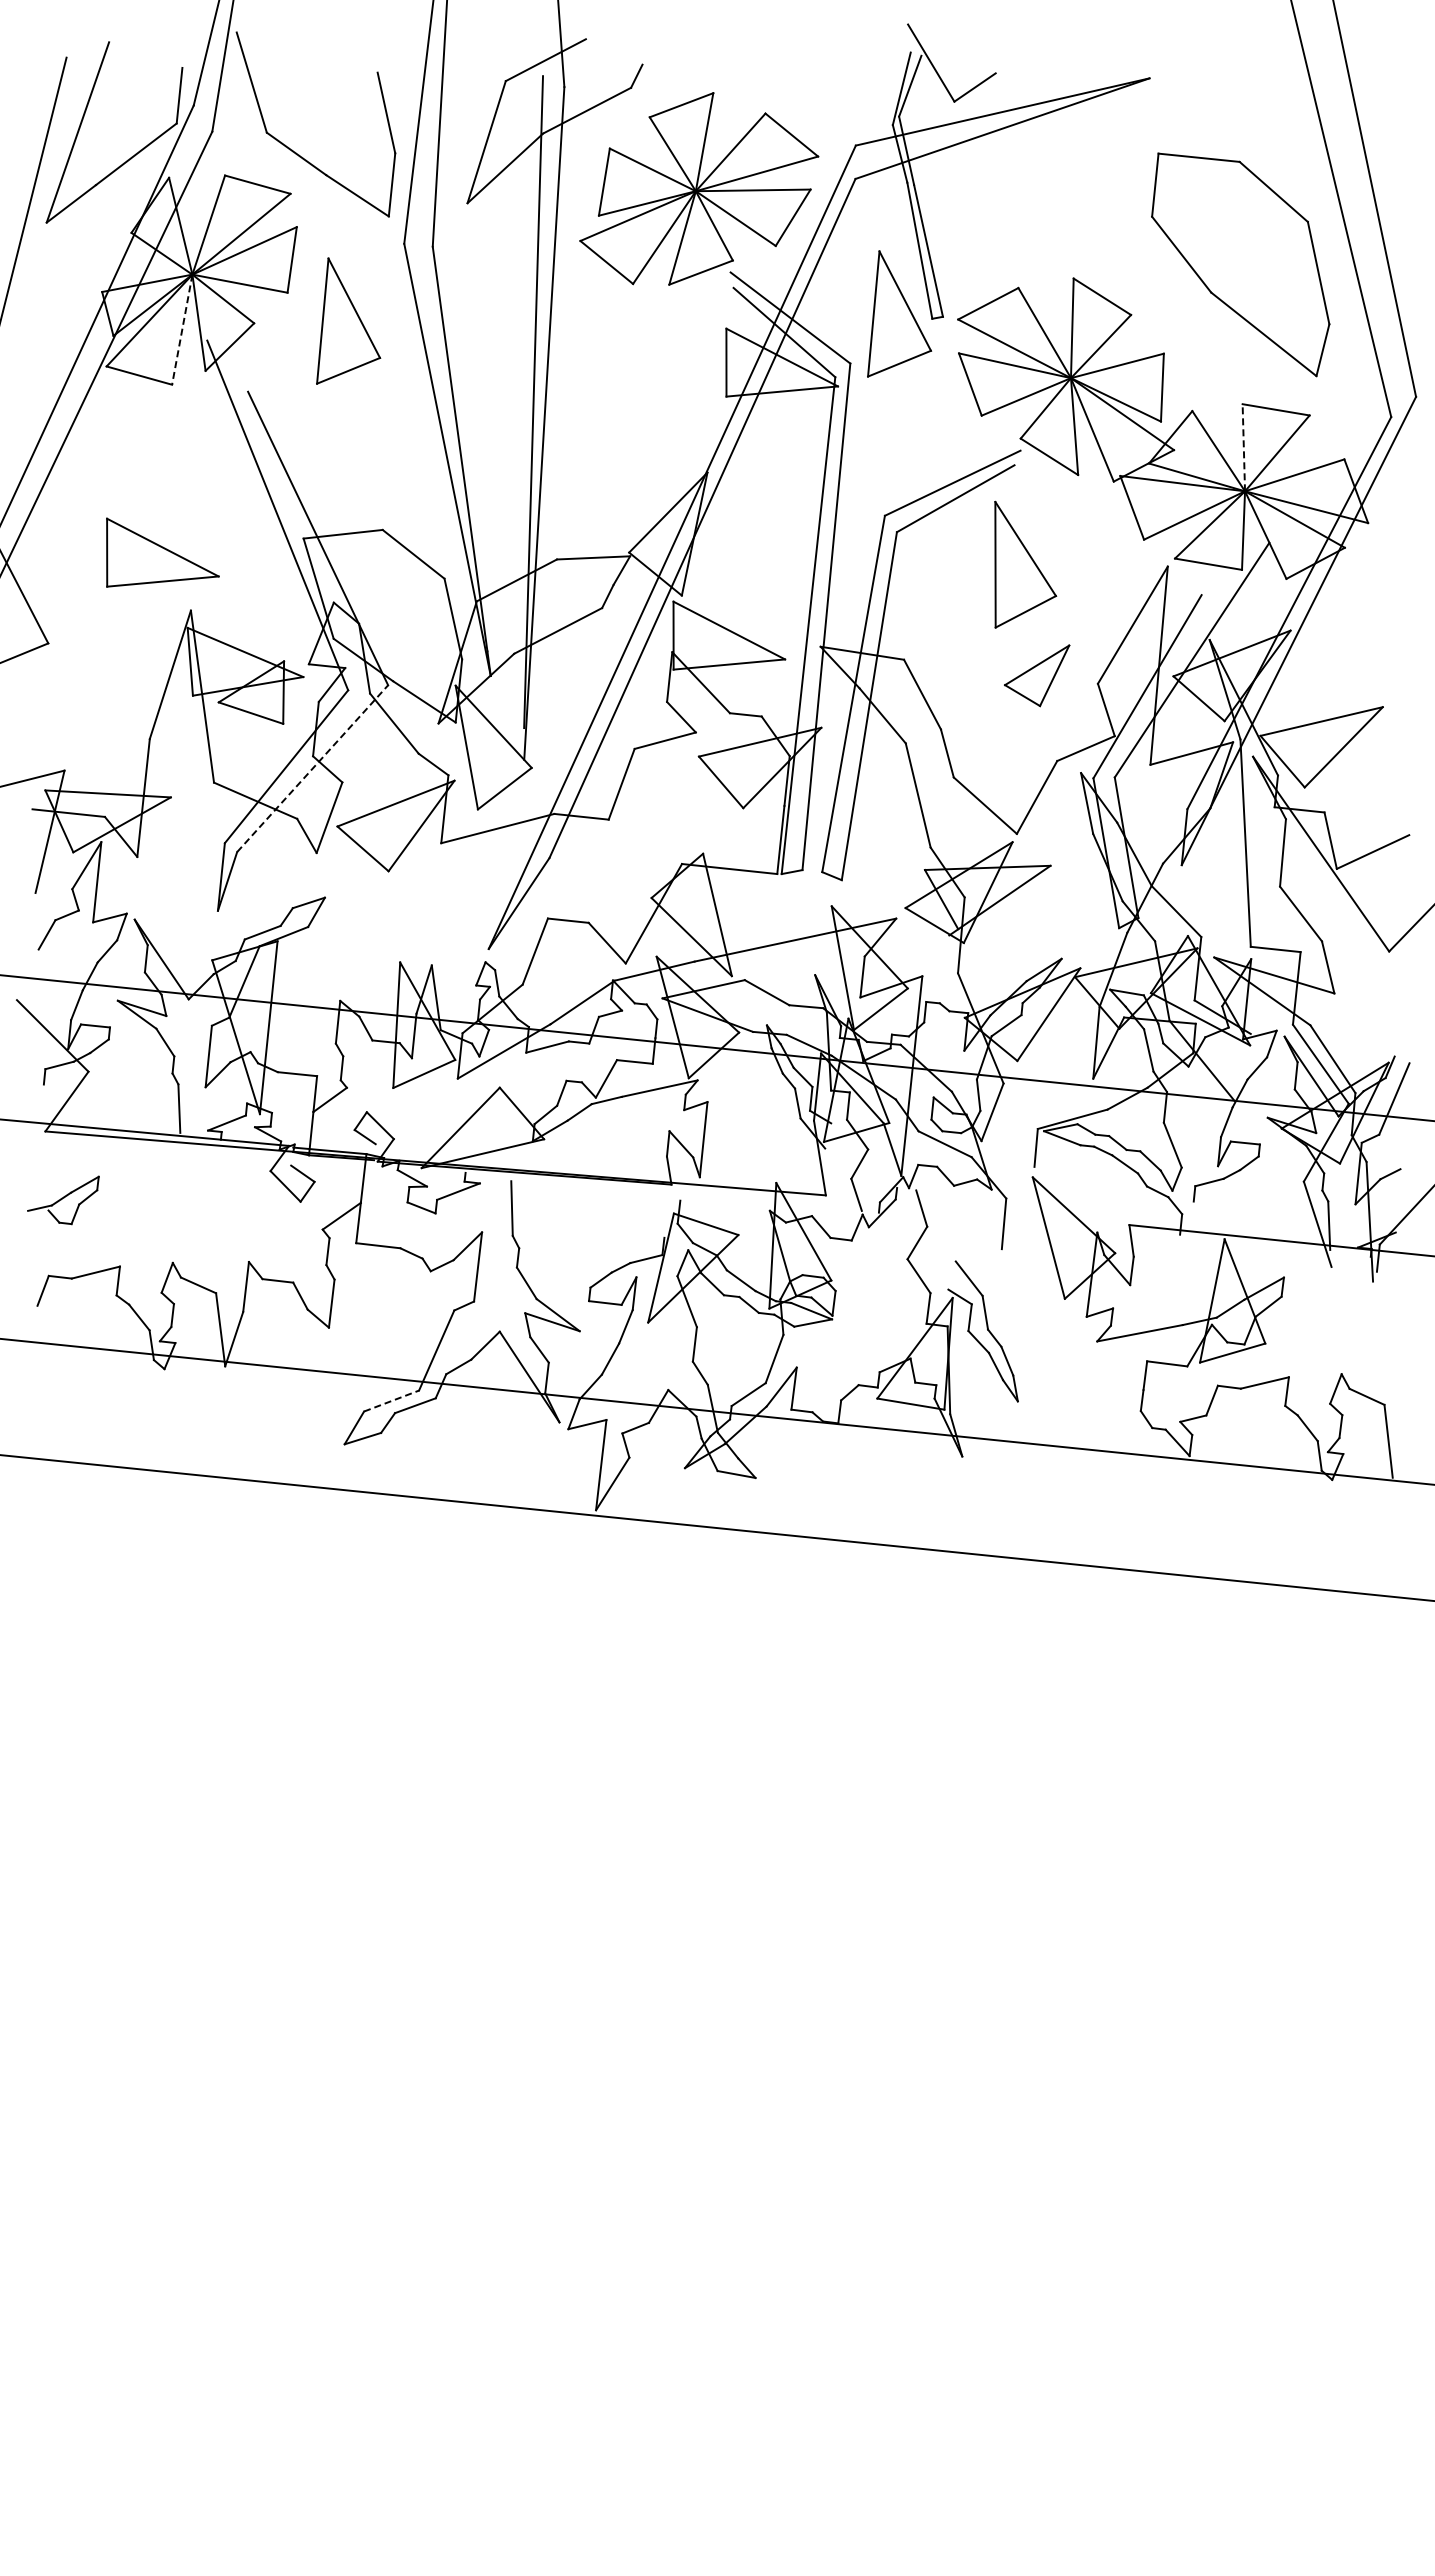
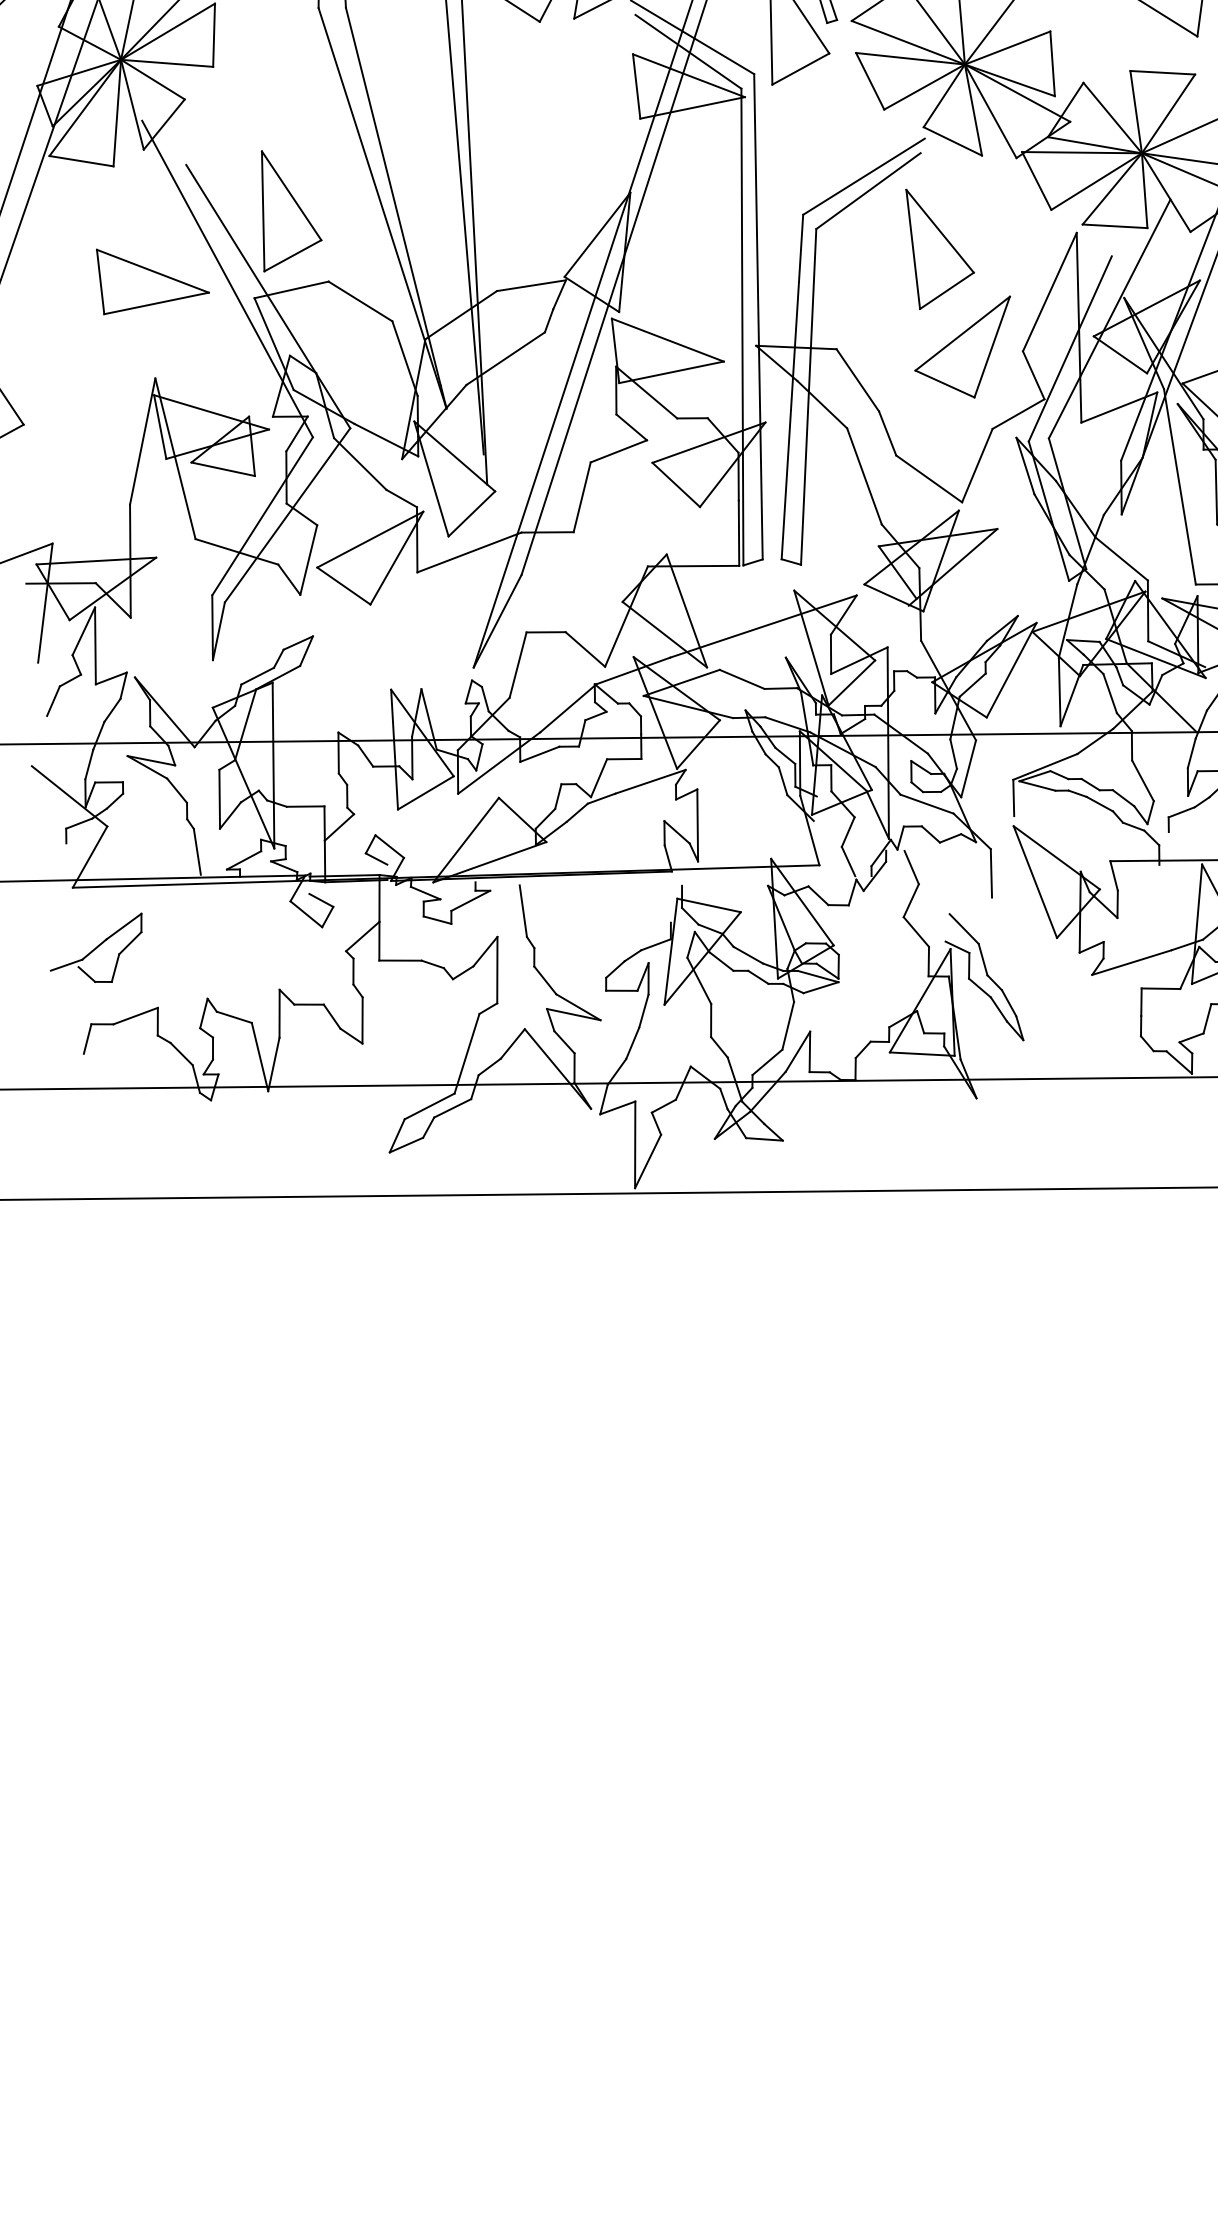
part: (348, 320) -> (287, 208), moved
line: (182, 329) -> (117, 112), dashed -> solid
line: (1243, 447) -> (1135, 111), dashed -> solid
part: (162, 552) -> (153, 275), moved
part: (1036, 675) -> (963, 350), size x1.67
line: (313, 768) -> (288, 515), dashed -> solid
part: (63, 1200) -> (97, 951), size x1.43
line: (392, 1400) -> (430, 1105), dashed -> solid

